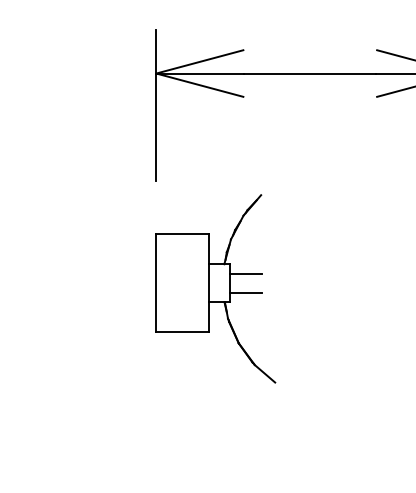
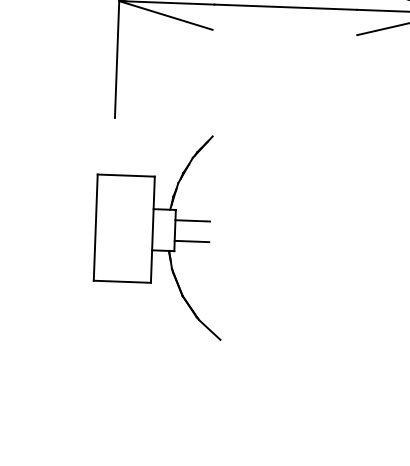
part: (215, 288) -> (159, 235), moved

